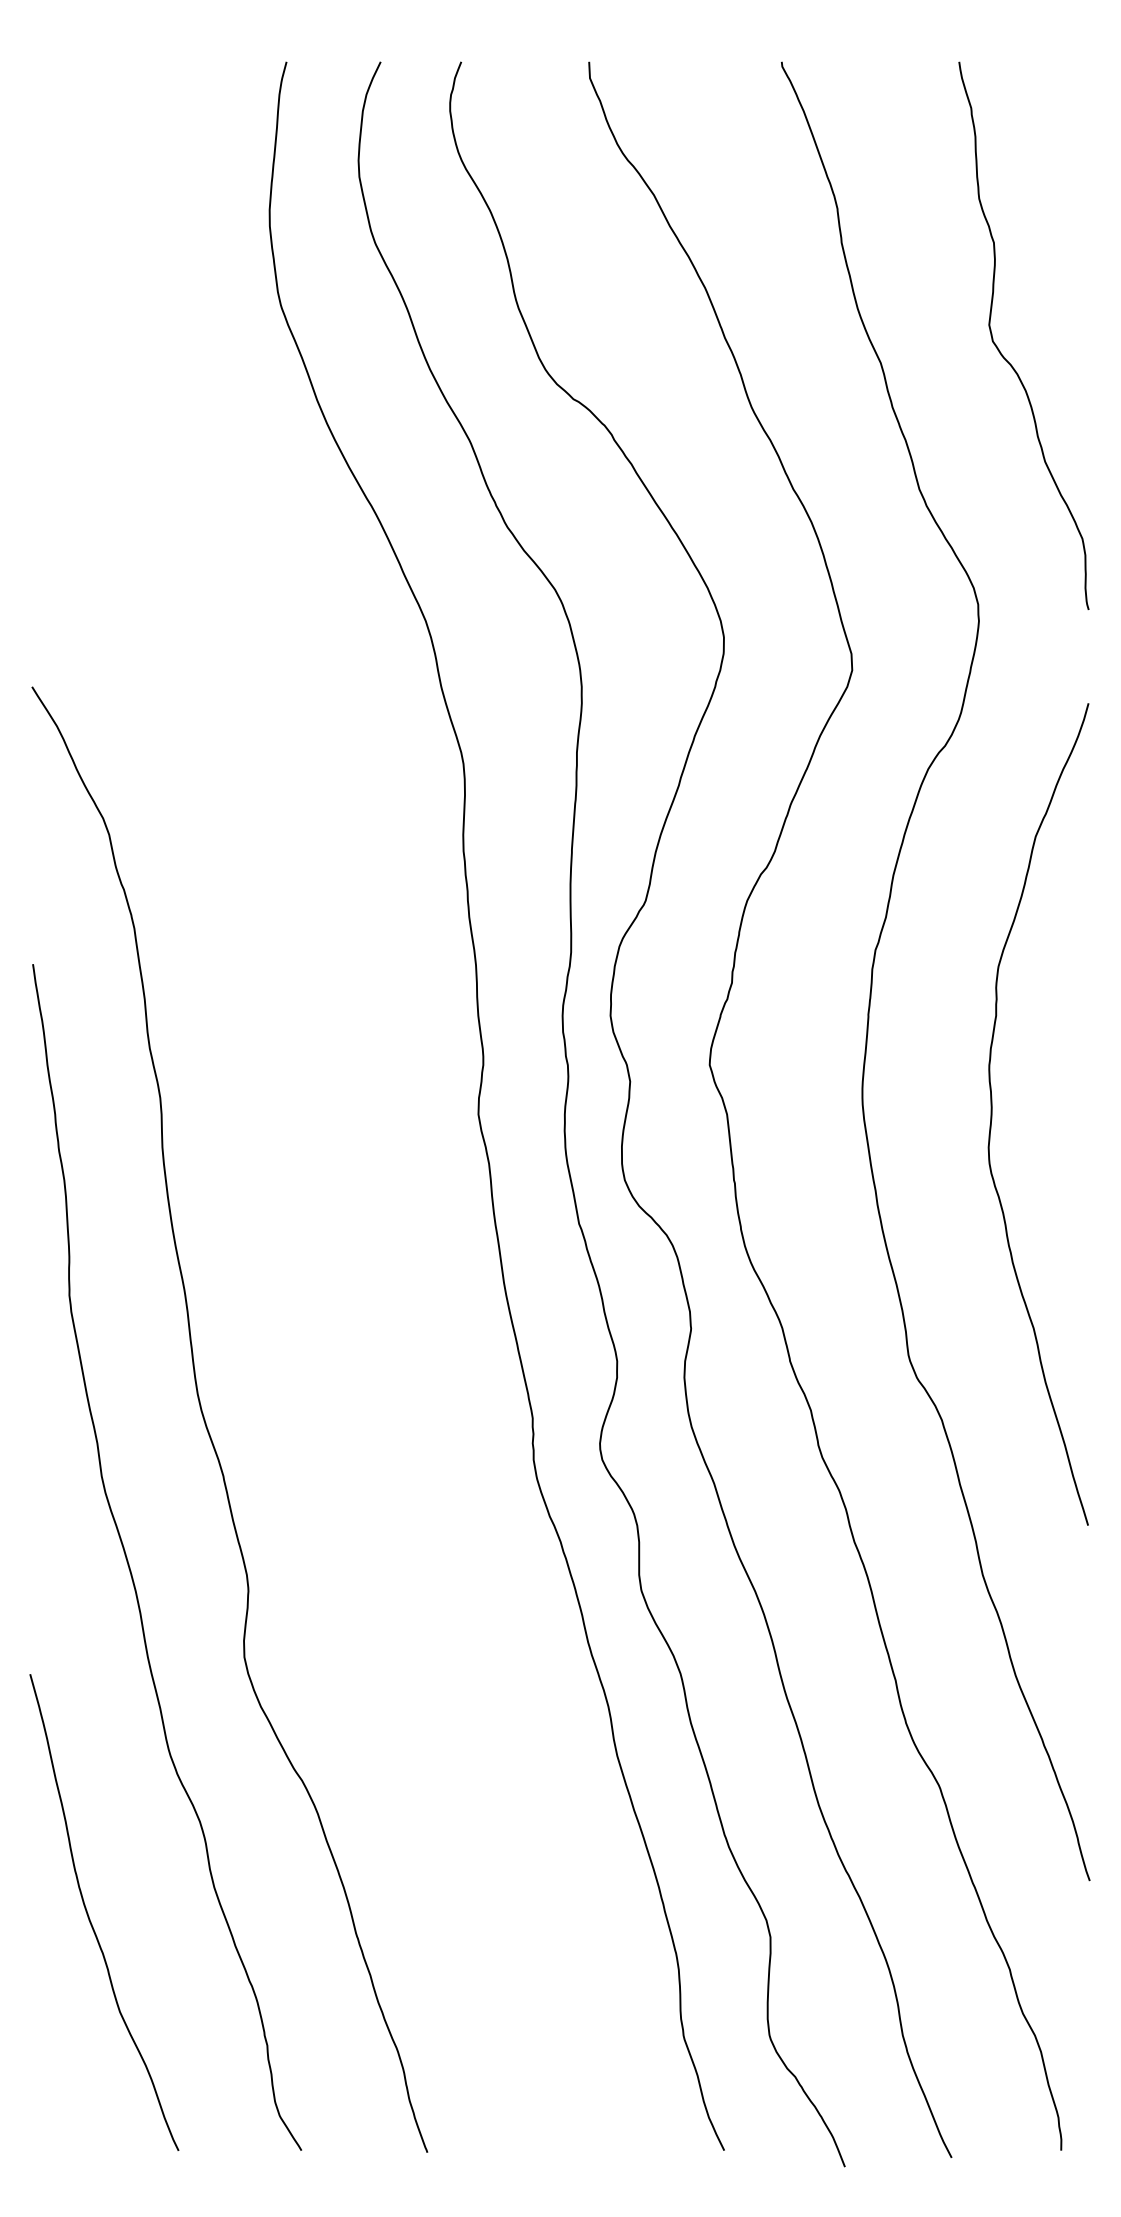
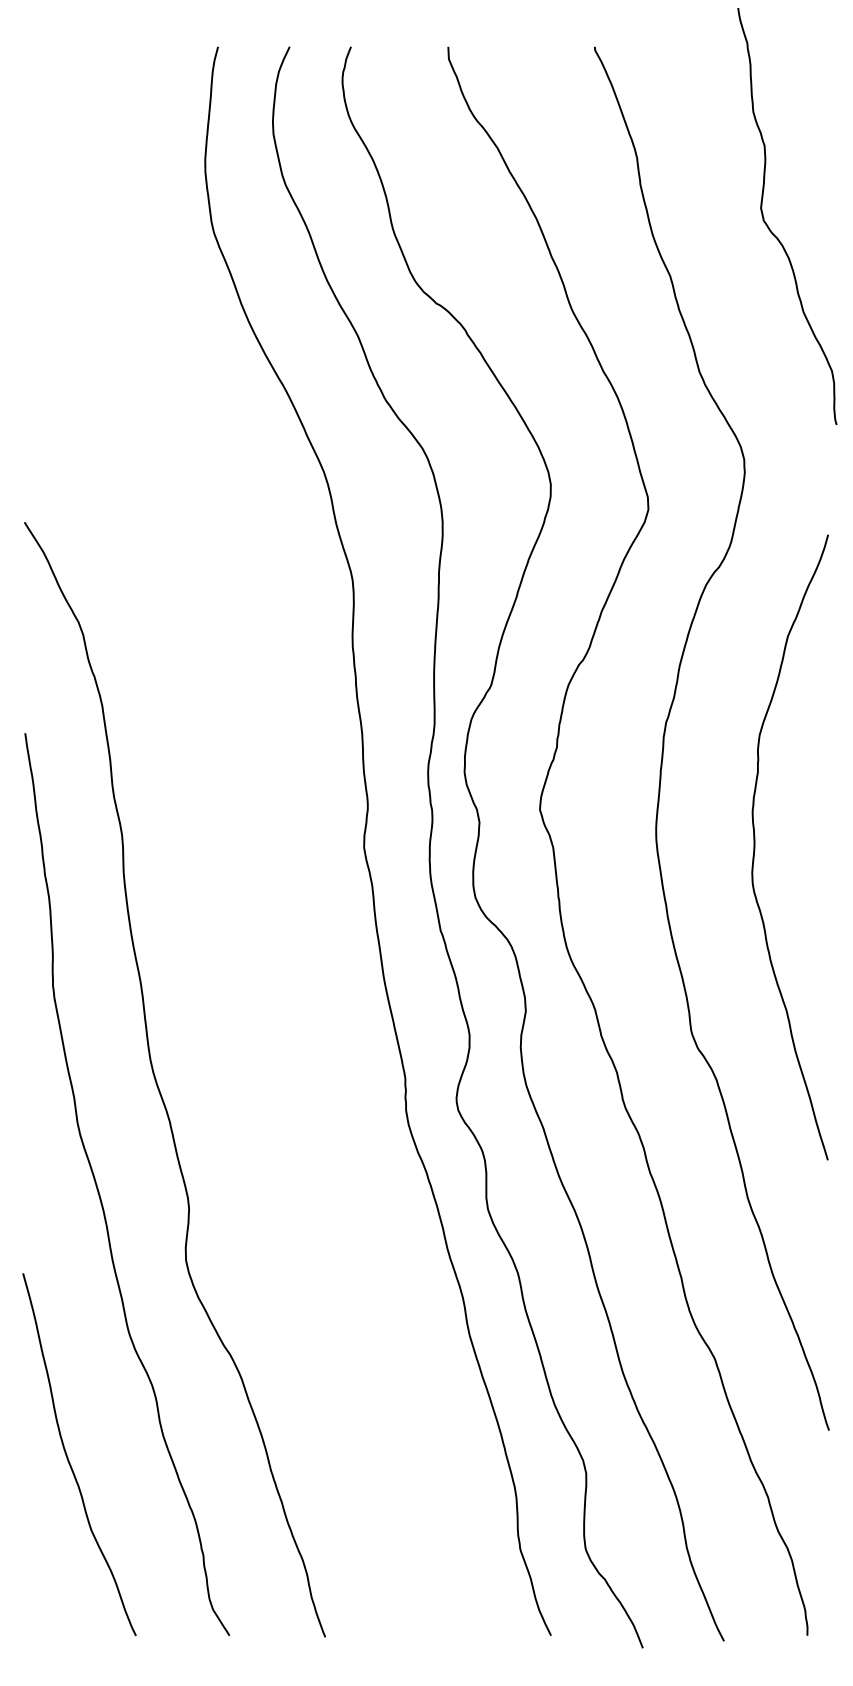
curve: (998, 347) -> (768, 225), moved

